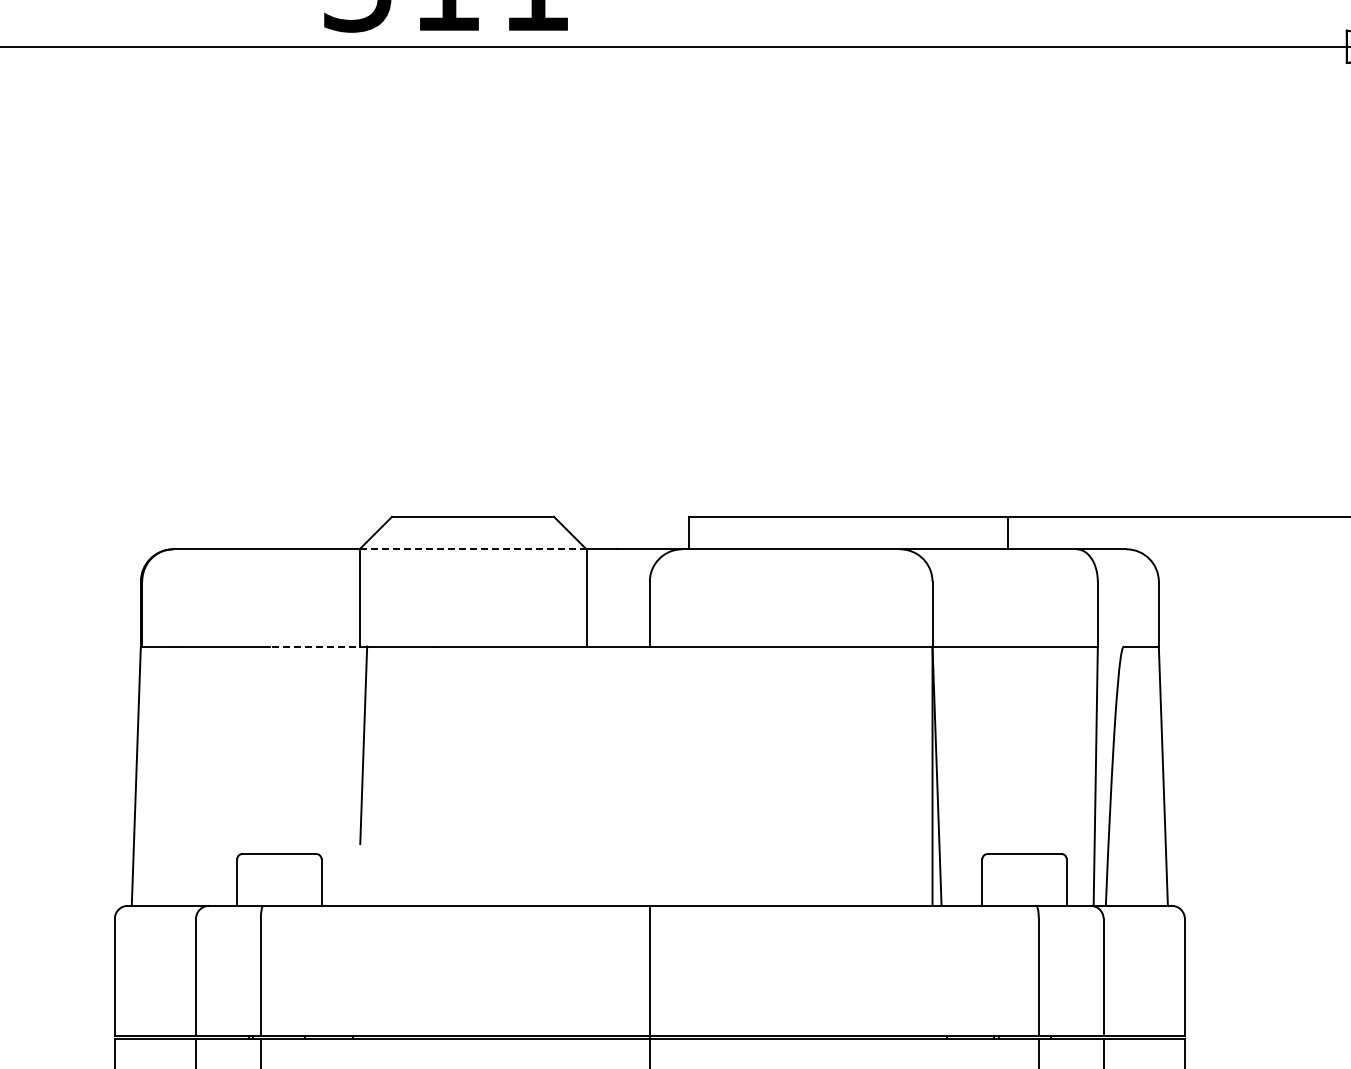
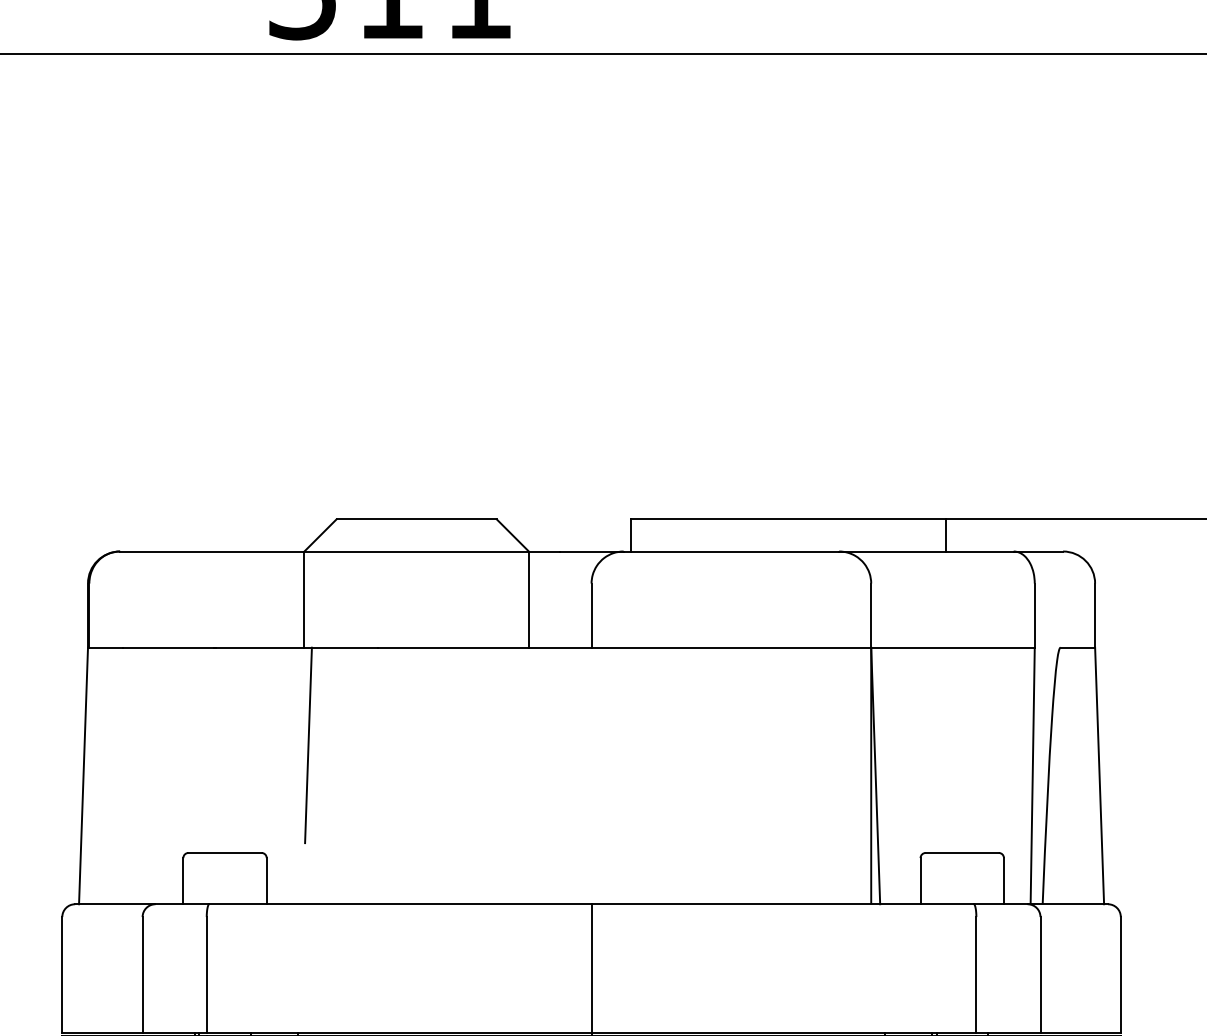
line: (472, 549) -> (416, 551), dashed -> solid
line: (318, 646) -> (263, 647), dashed -> solid

